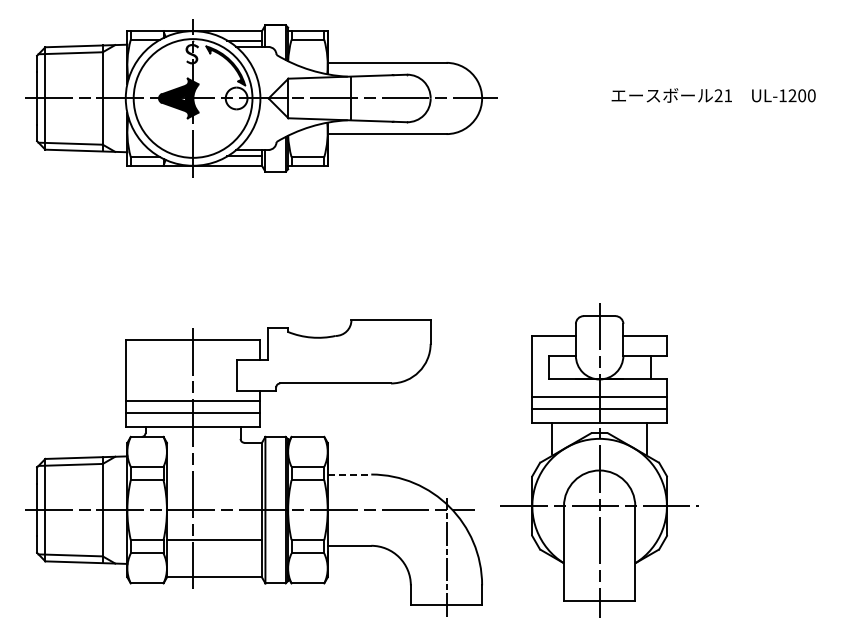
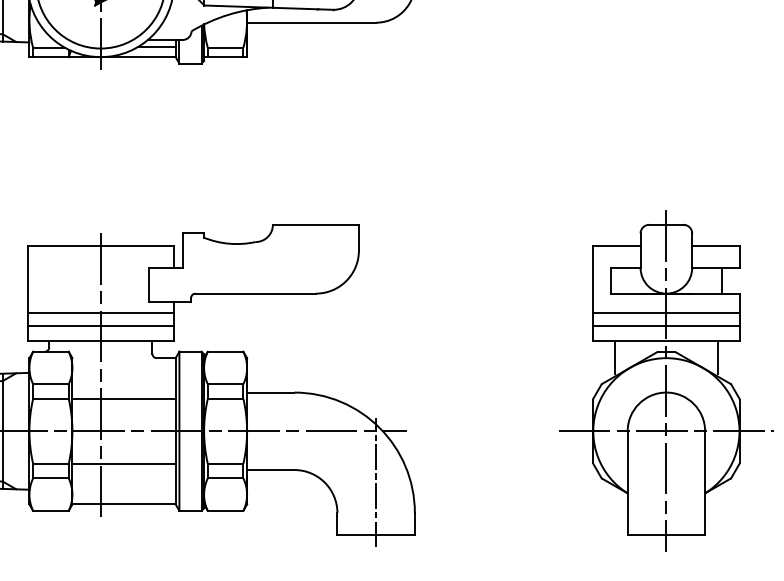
part: (599, 460) -> (666, 381), moved
line: (349, 474) -> (270, 392), dashed -> solid
line: (214, 480) -> (124, 399), added

